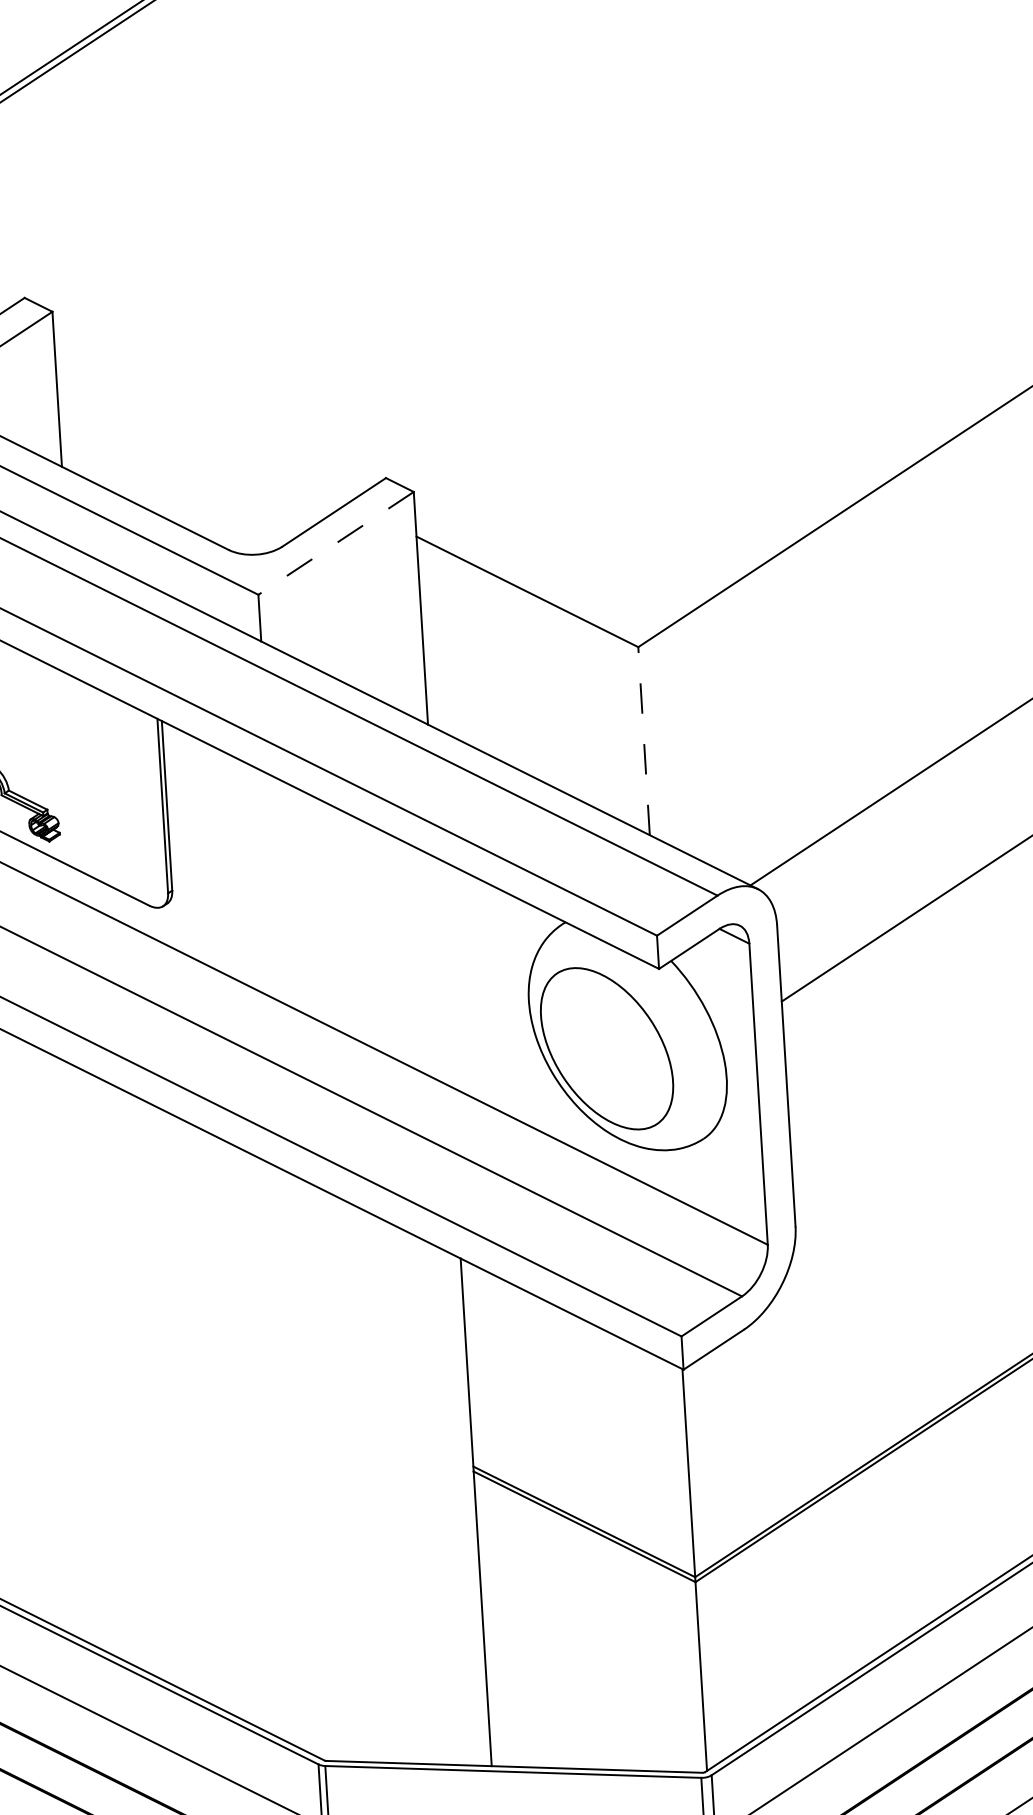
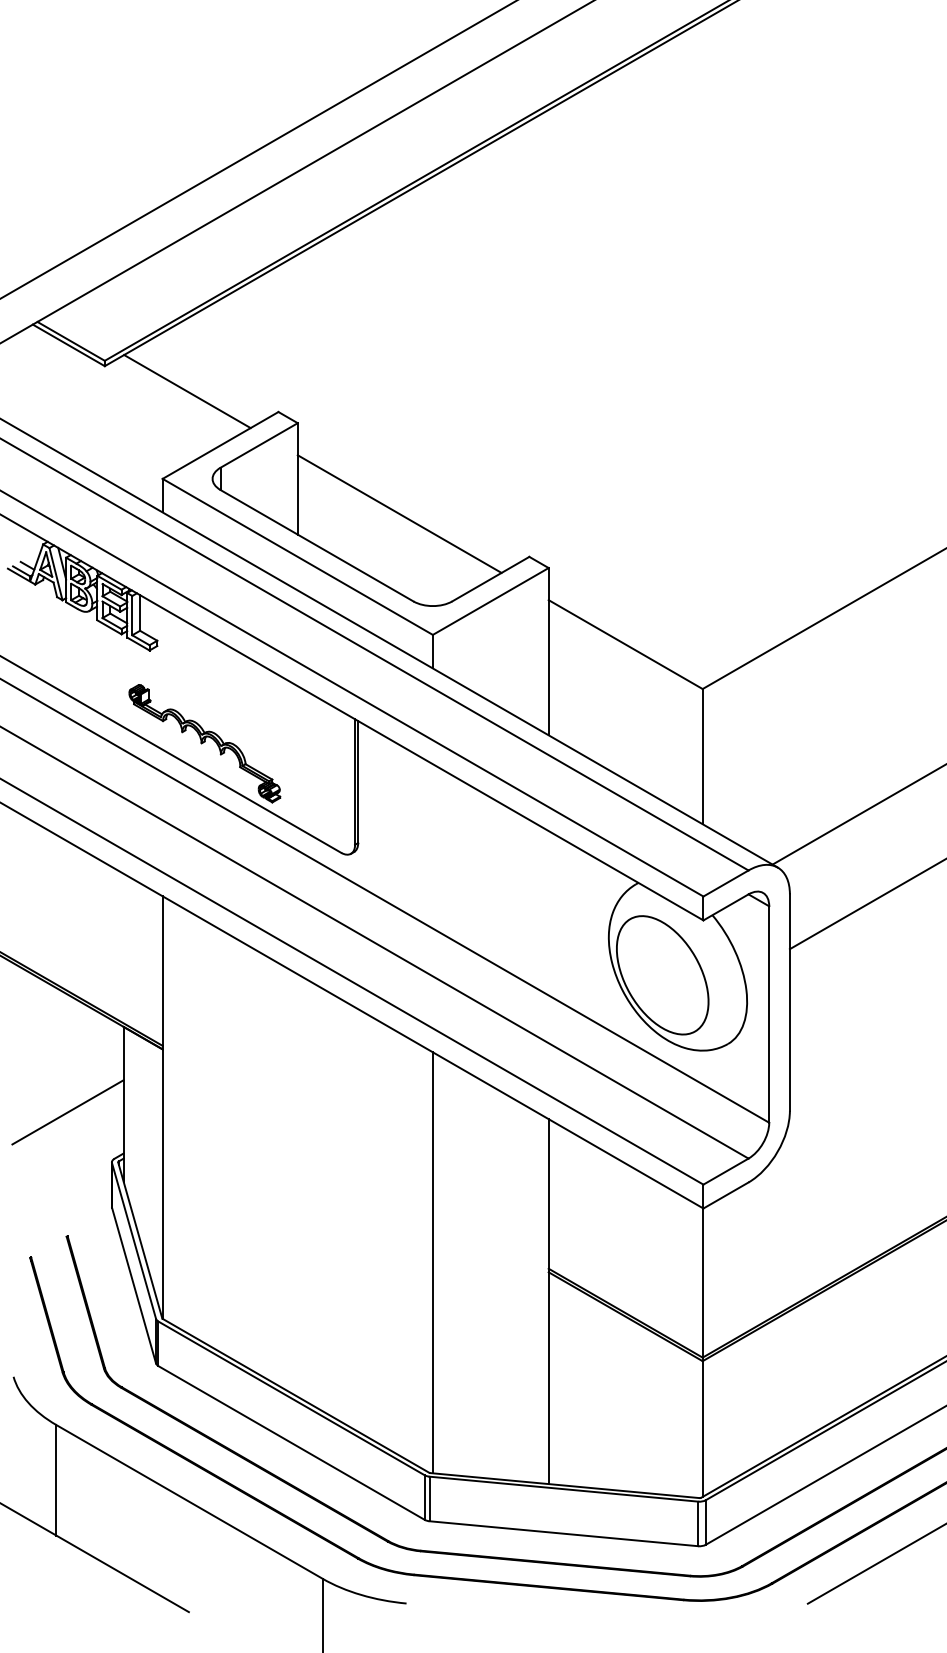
line: (201, 428) -> (399, 513), added
line: (335, 543) -> (490, 601), dashed -> solid
line: (643, 741) -> (702, 756), dashed -> solid
line: (311, 1467) -> (432, 1262), added

